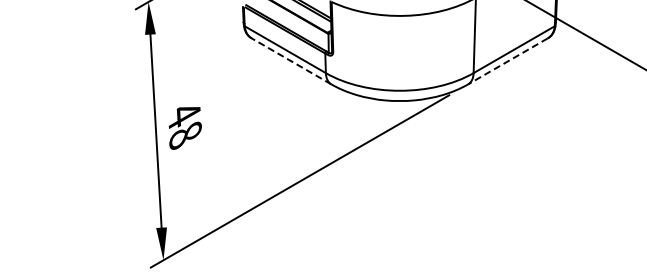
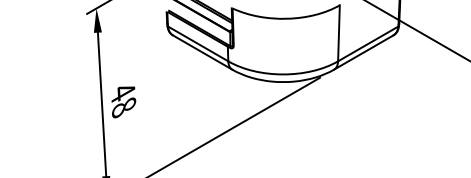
line: (291, 61) -> (202, 52), dashed -> solid
line: (507, 61) -> (363, 52), dashed -> solid

